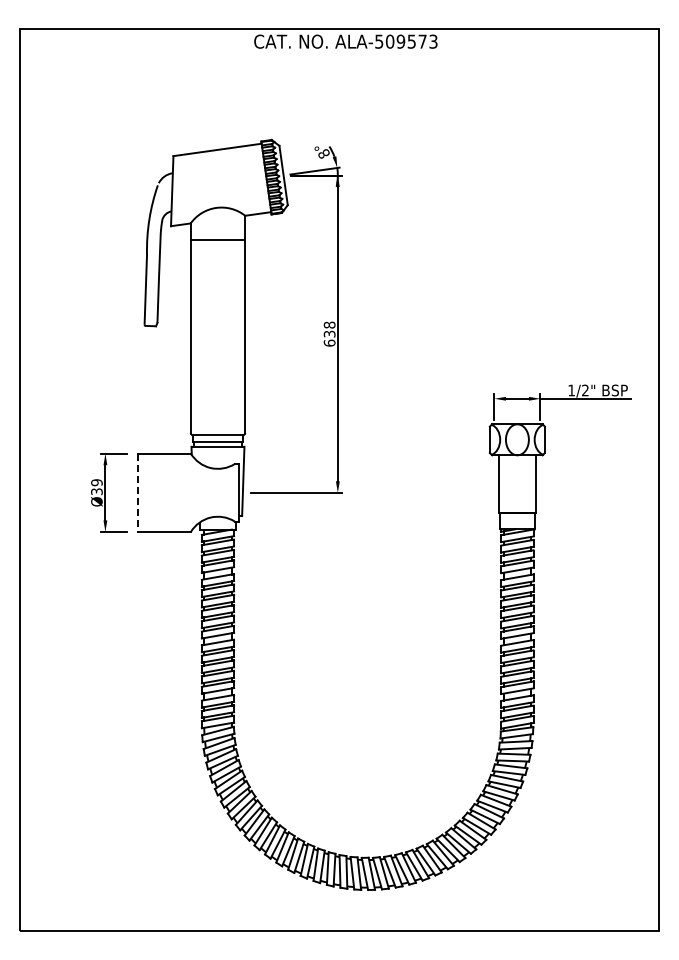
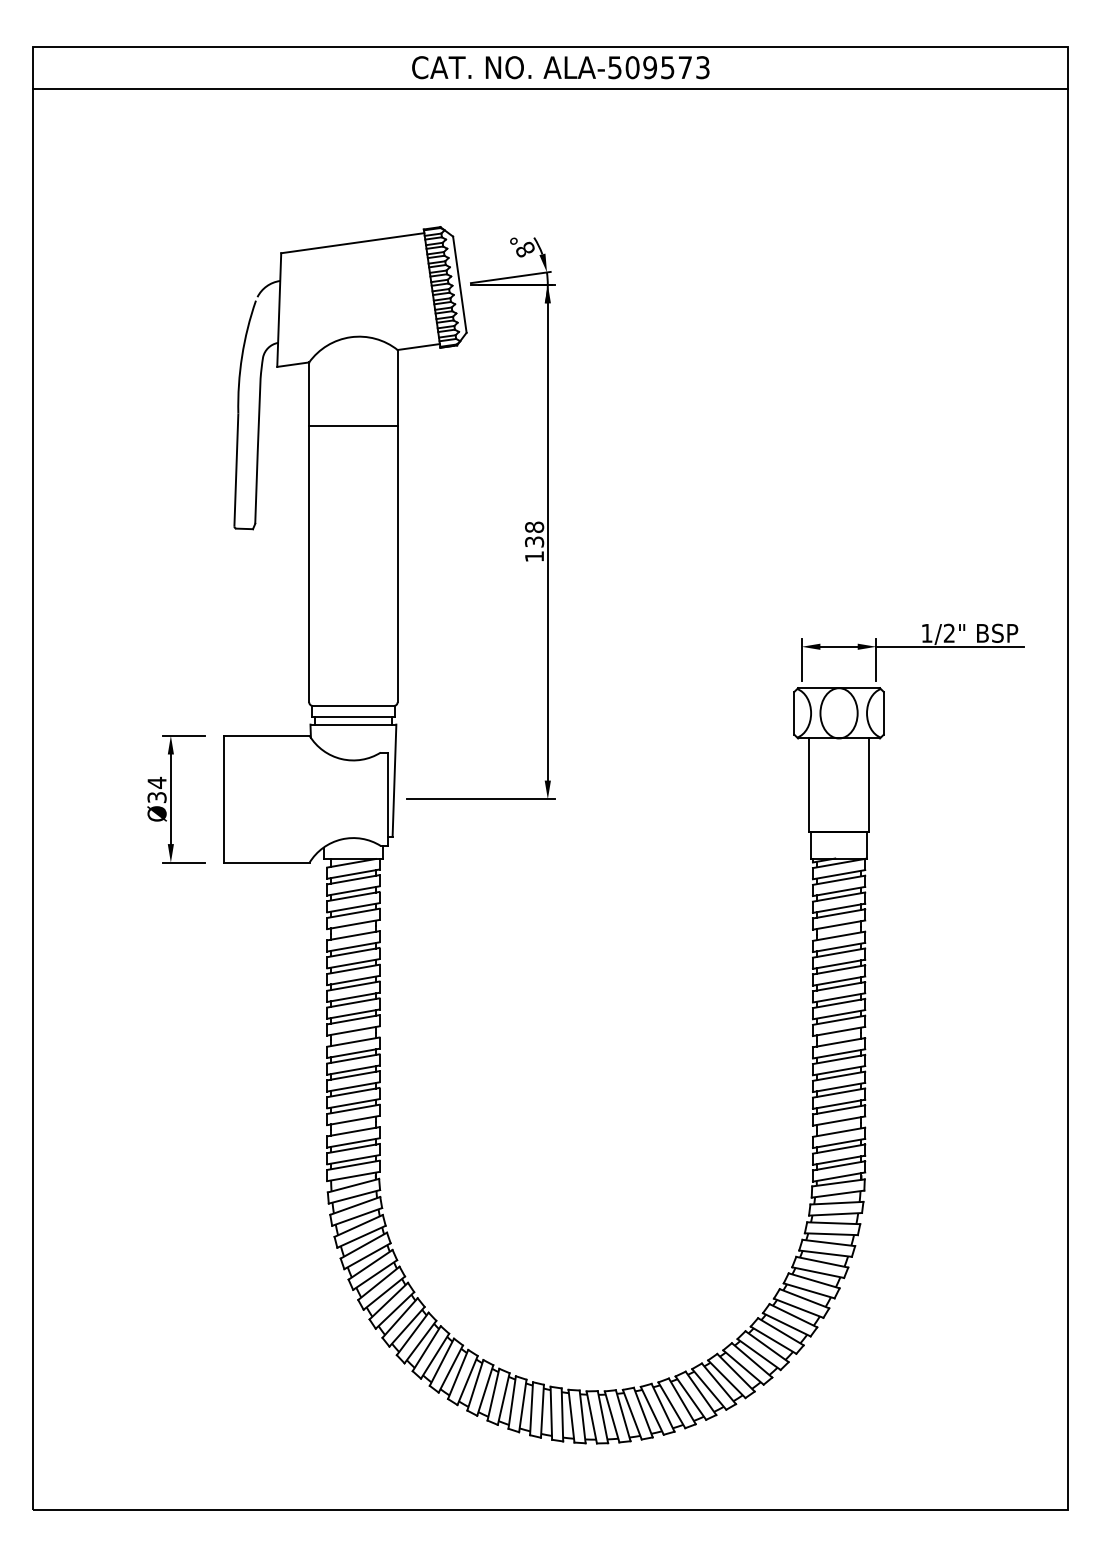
line: (339, 54) -> (550, 88), added
line: (217, 239) -> (352, 425), moved
text: (329, 342) -> (534, 555), 638 -> 138
text: (96, 482) -> (156, 782), Ø39 -> Ø34
line: (138, 493) -> (224, 800), dashed -> solid

